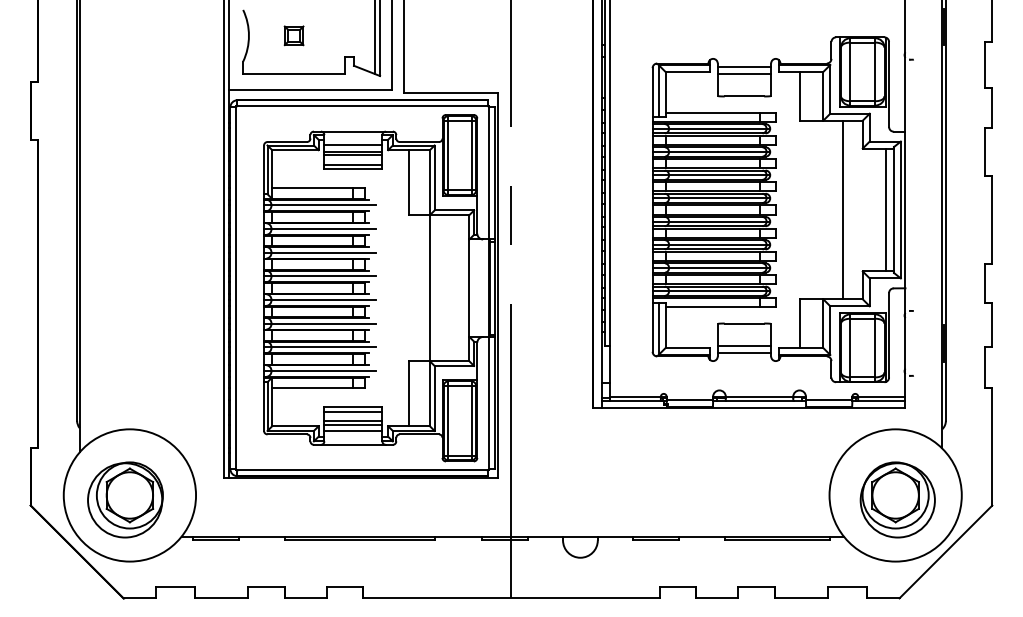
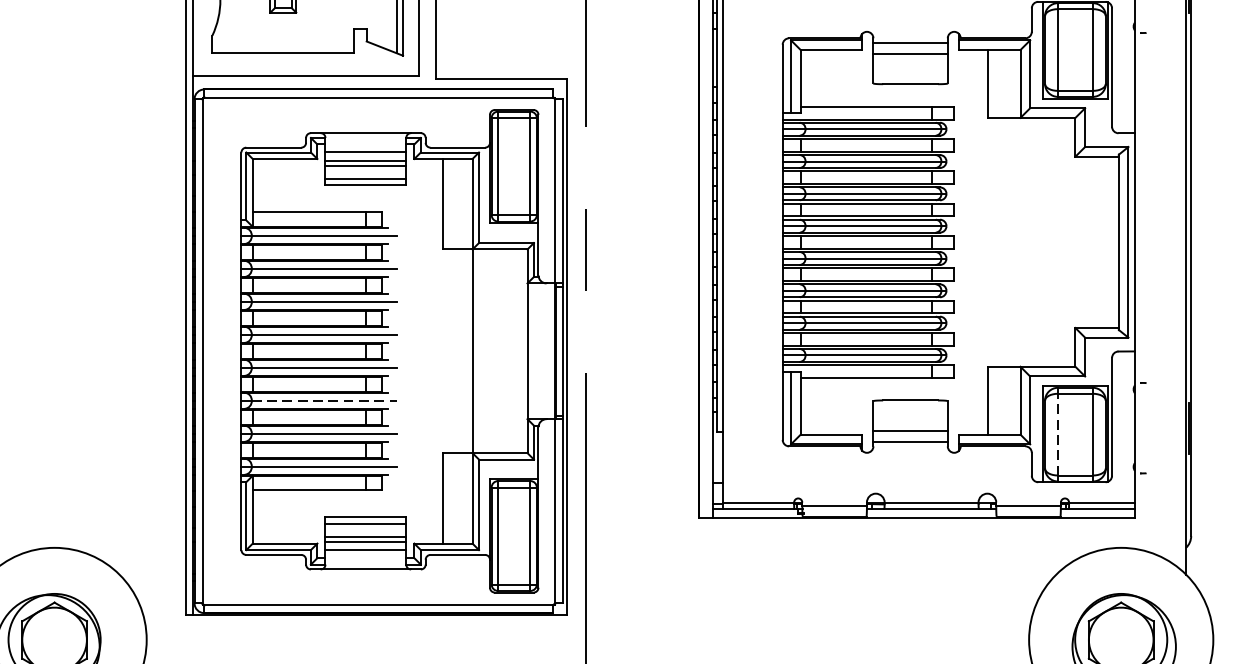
line: (843, 209) -> (1048, 241), removed
line: (886, 209) -> (1108, 241), removed
line: (324, 323) -> (325, 400), solid -> dashed
line: (850, 347) -> (1058, 433), solid -> dashed

